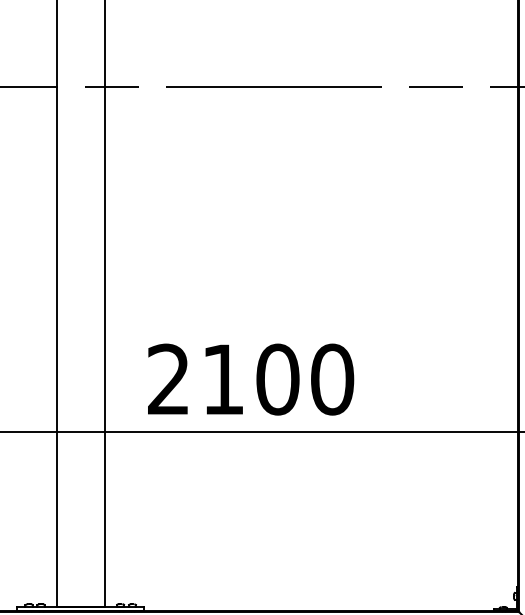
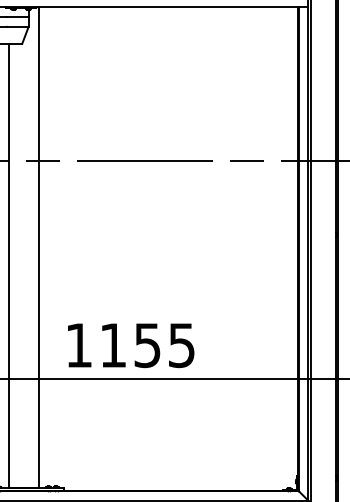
text: (250, 379) -> (130, 345), 2100 -> 1155

